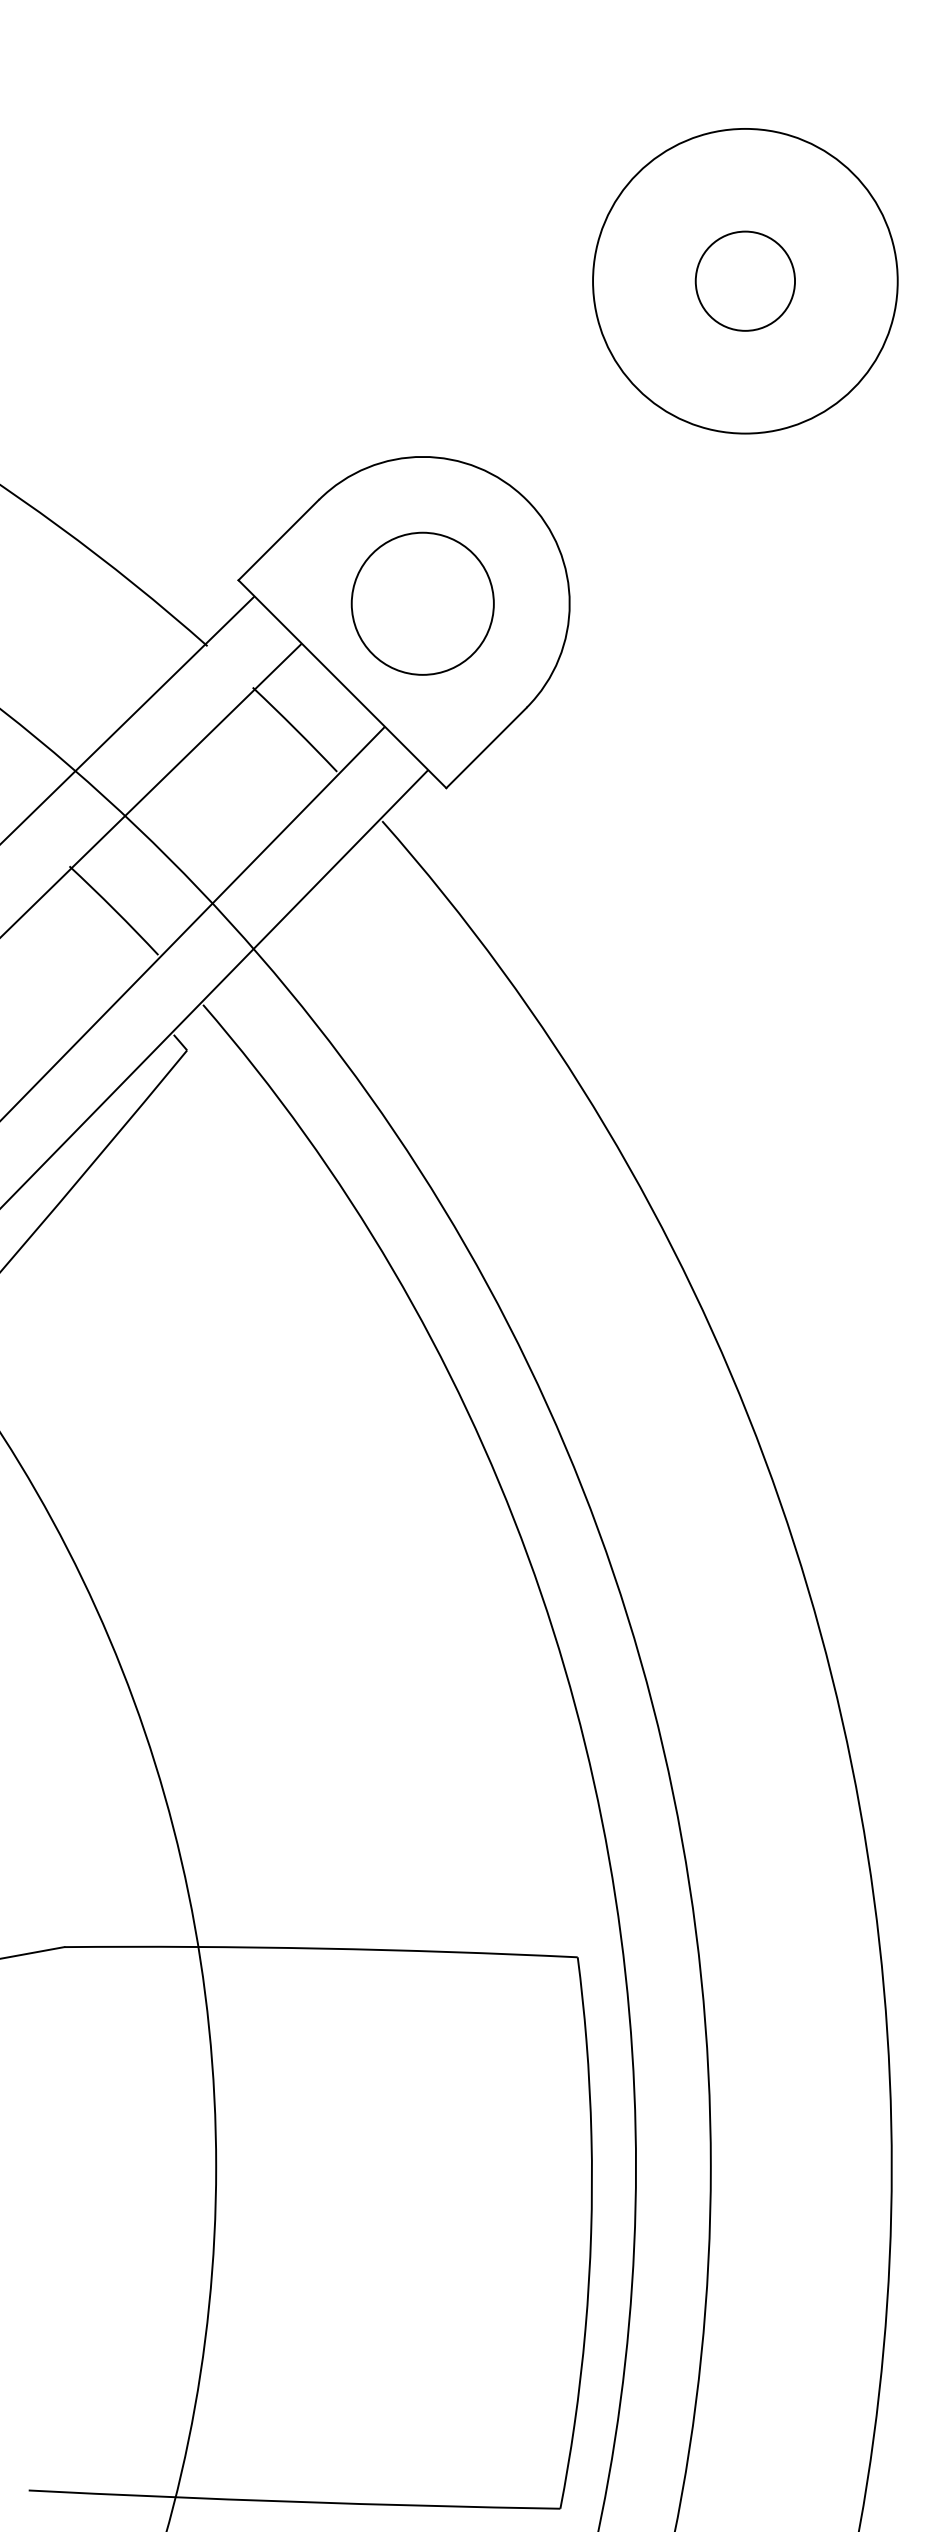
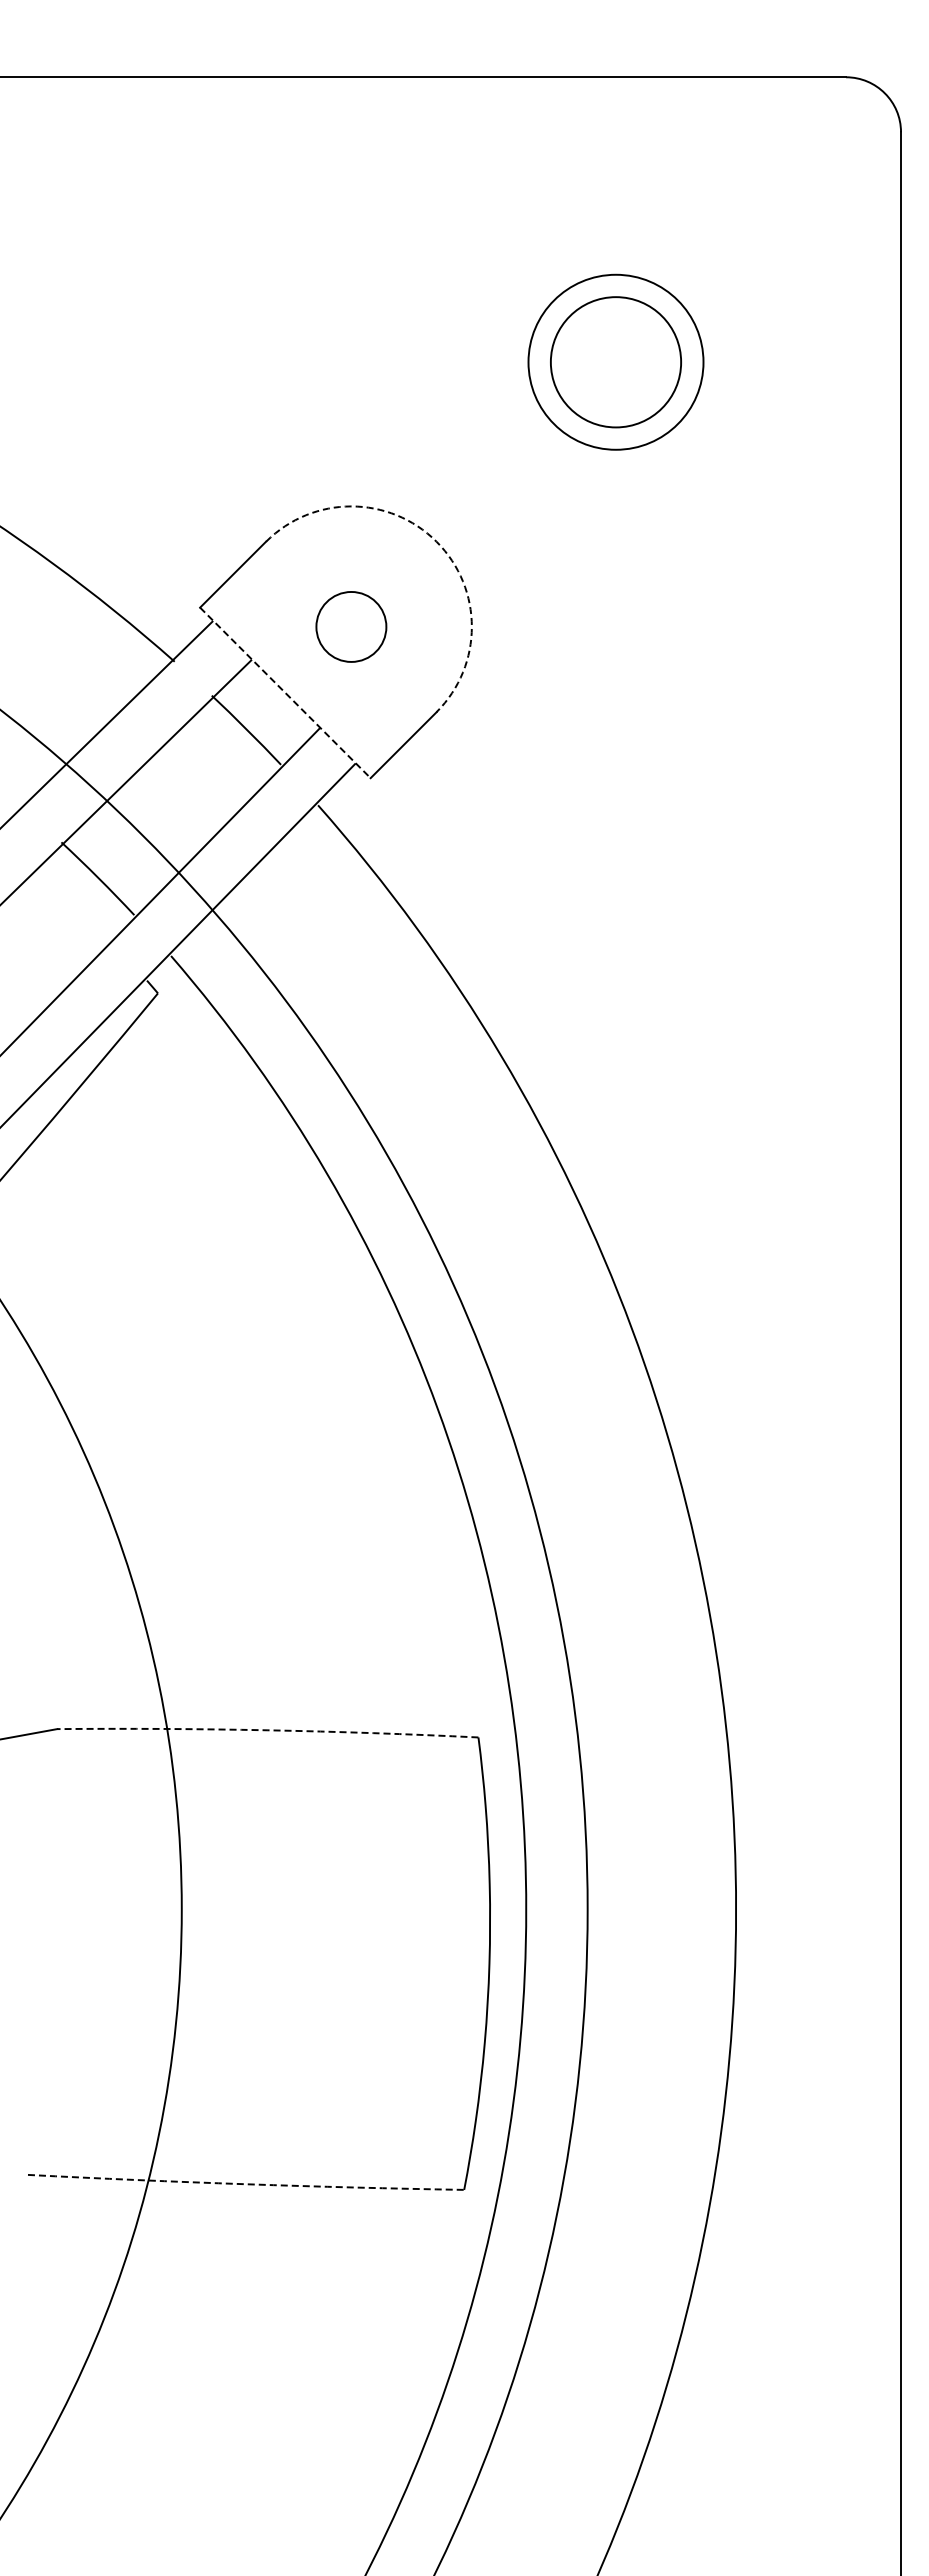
circle: (744, 281) -> (615, 362), size x1.6
circle: (745, 281) -> (616, 362), size x0.7
arc: (526, 499) -> (436, 541), solid -> dashed
circle: (423, 603) -> (351, 626), size x0.6
line: (342, 683) -> (285, 692), solid -> dashed
arc: (320, 1948) -> (267, 1730), solid -> dashed
arc: (295, 2502) -> (246, 2184), solid -> dashed

